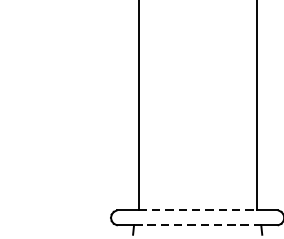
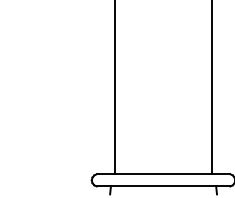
line: (197, 210) -> (163, 174), dashed -> solid
line: (197, 225) -> (163, 186), dashed -> solid

